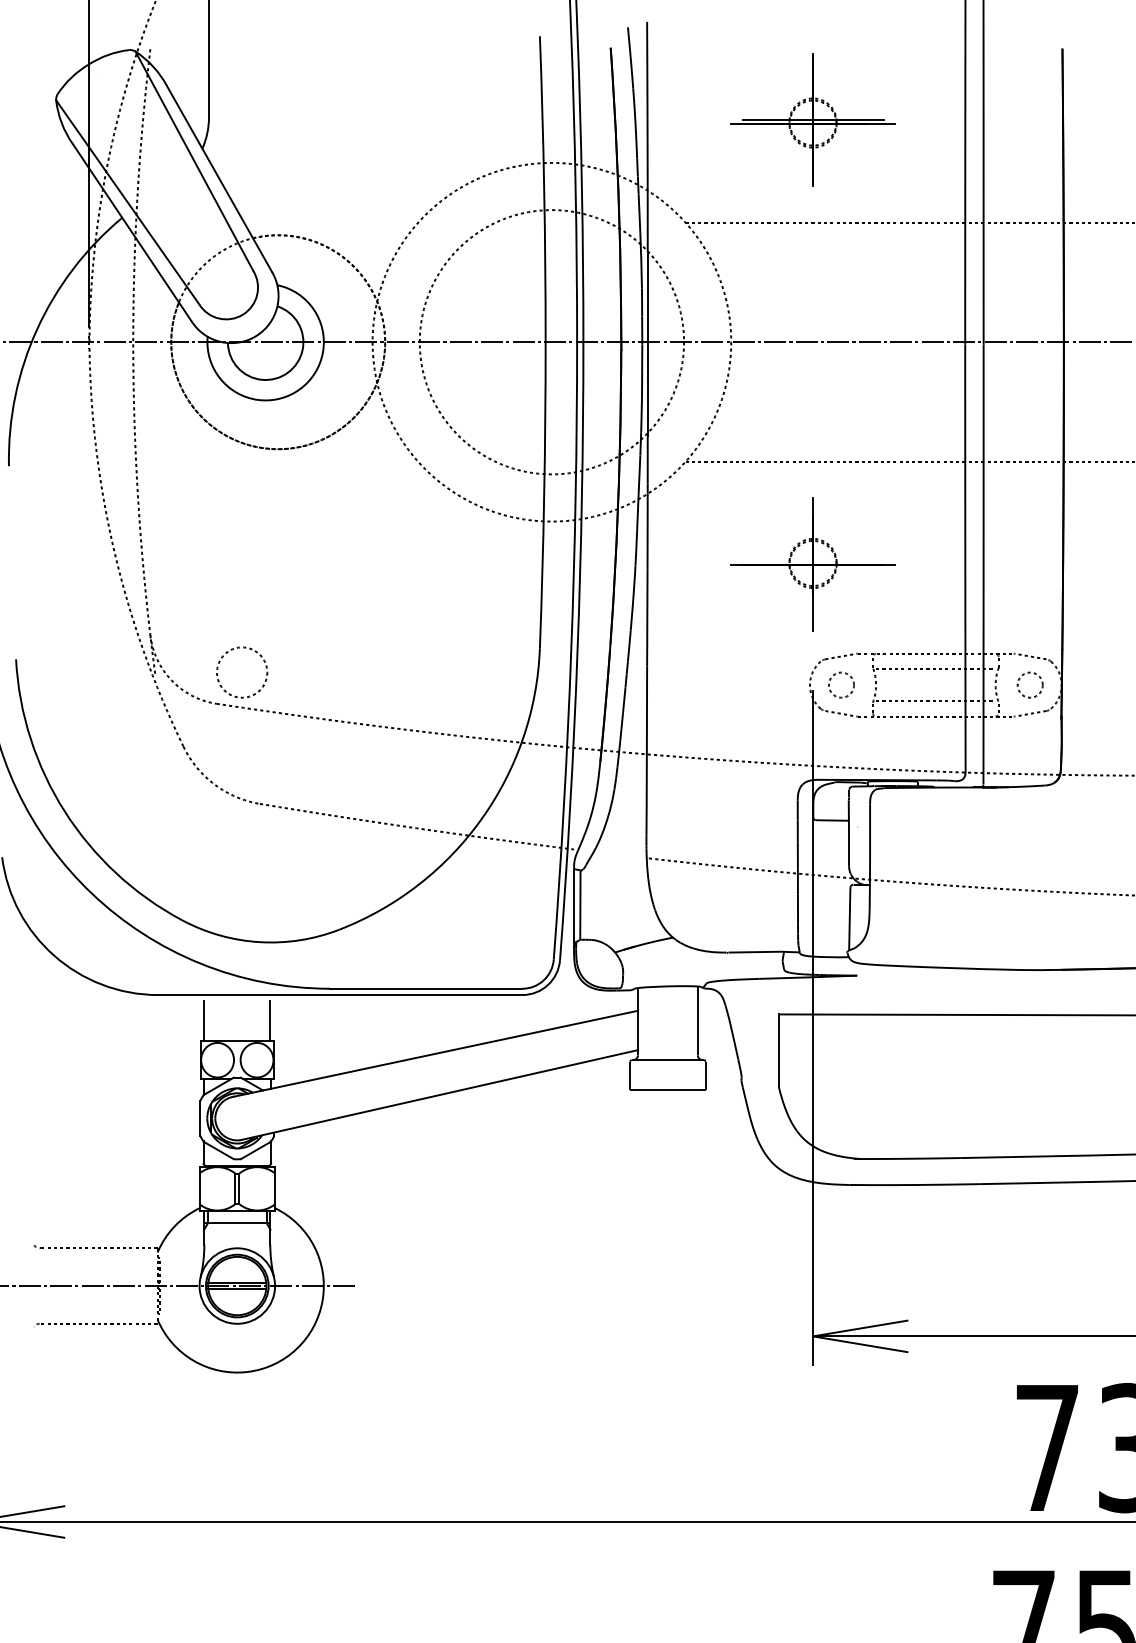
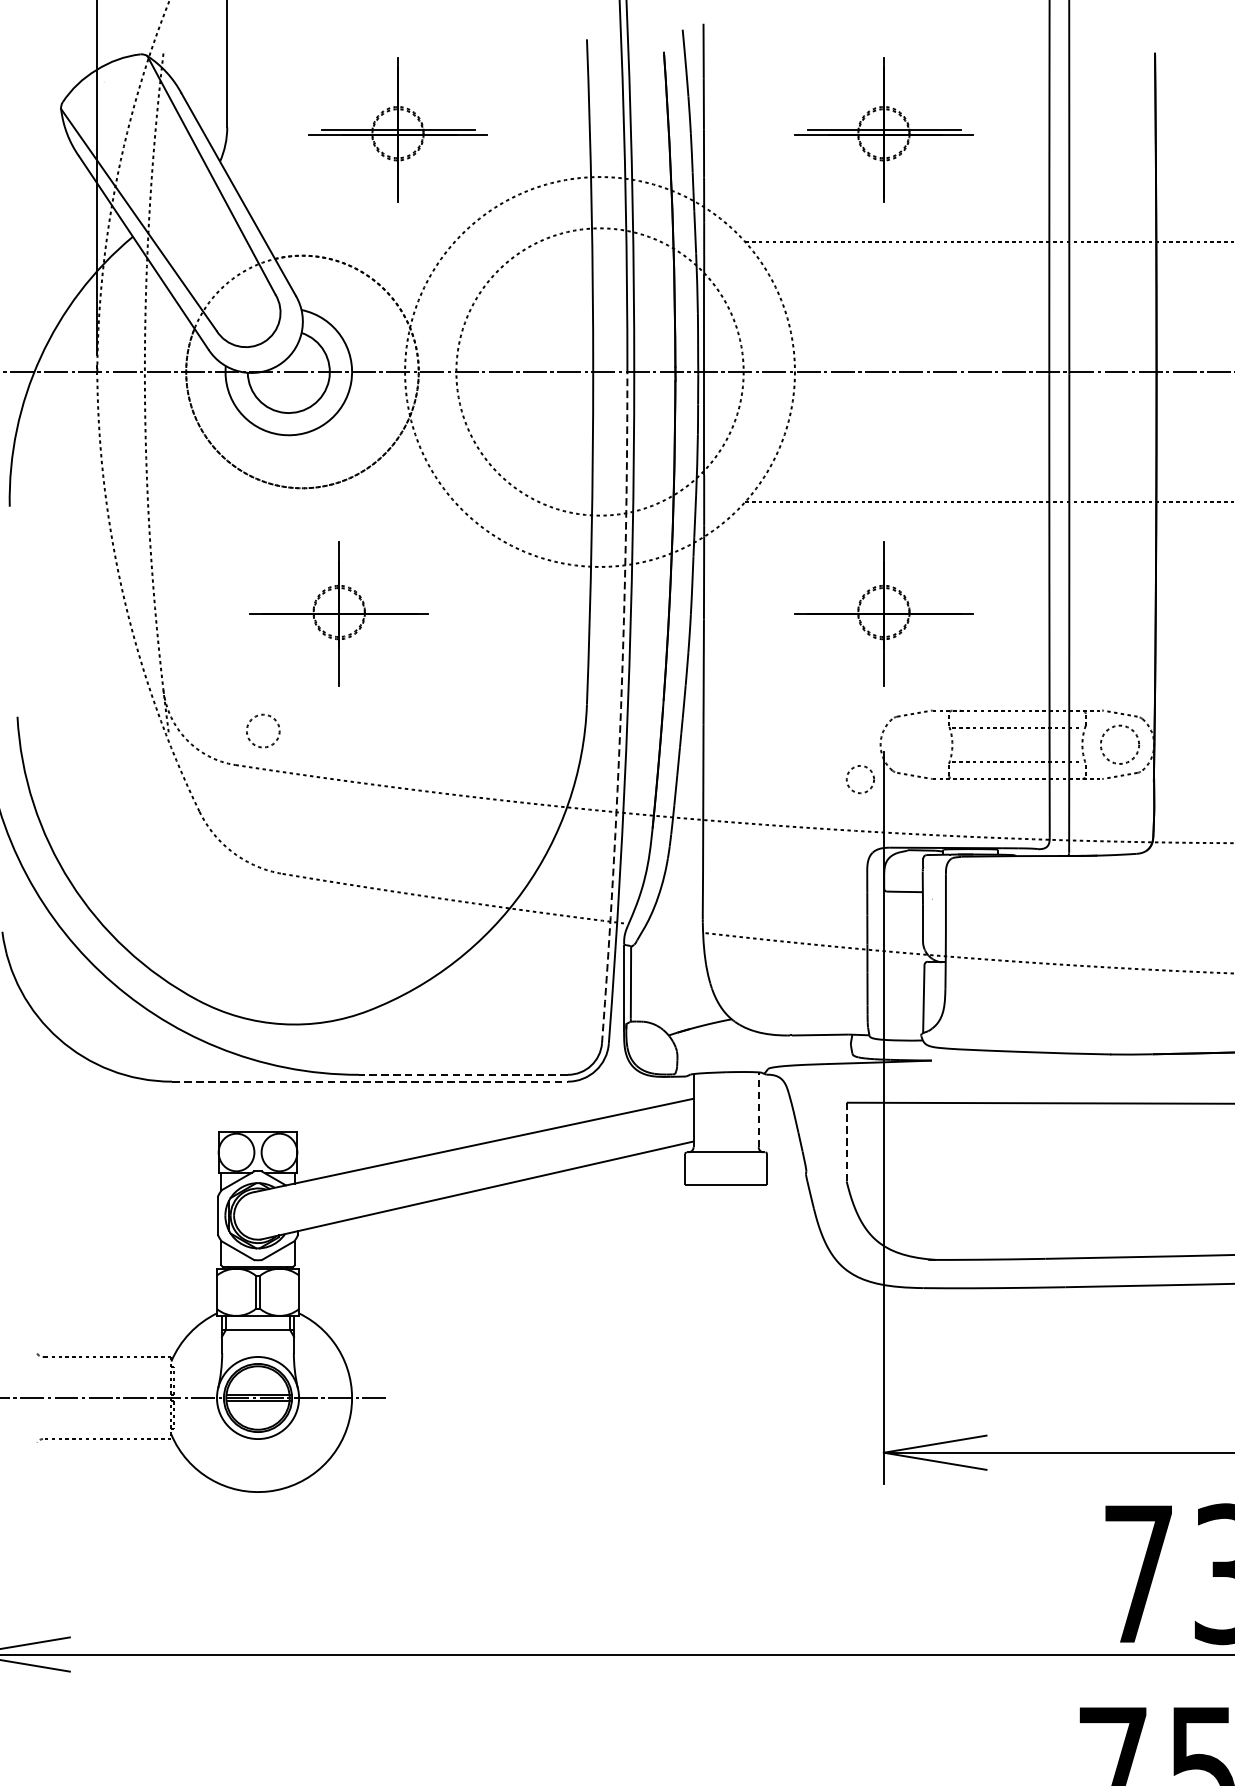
part: (365, 119) -> (397, 129), added
part: (311, 564) -> (338, 613), added
arc: (571, 651) -> (621, 708), solid -> dashed
circle: (242, 672) -> (263, 731), size x0.6
circle: (841, 684) -> (860, 778), moved
circle: (1029, 684) -> (1119, 744), size x1.4
line: (425, 988) -> (462, 1074), solid -> dashed
line: (340, 995) -> (370, 1082), solid -> dashed
line: (697, 1020) -> (758, 1109), solid -> dashed
line: (204, 1021) -> (222, 1110), removed
line: (270, 1021) -> (294, 1110), removed
line: (778, 1050) -> (846, 1141), solid -> dashed

